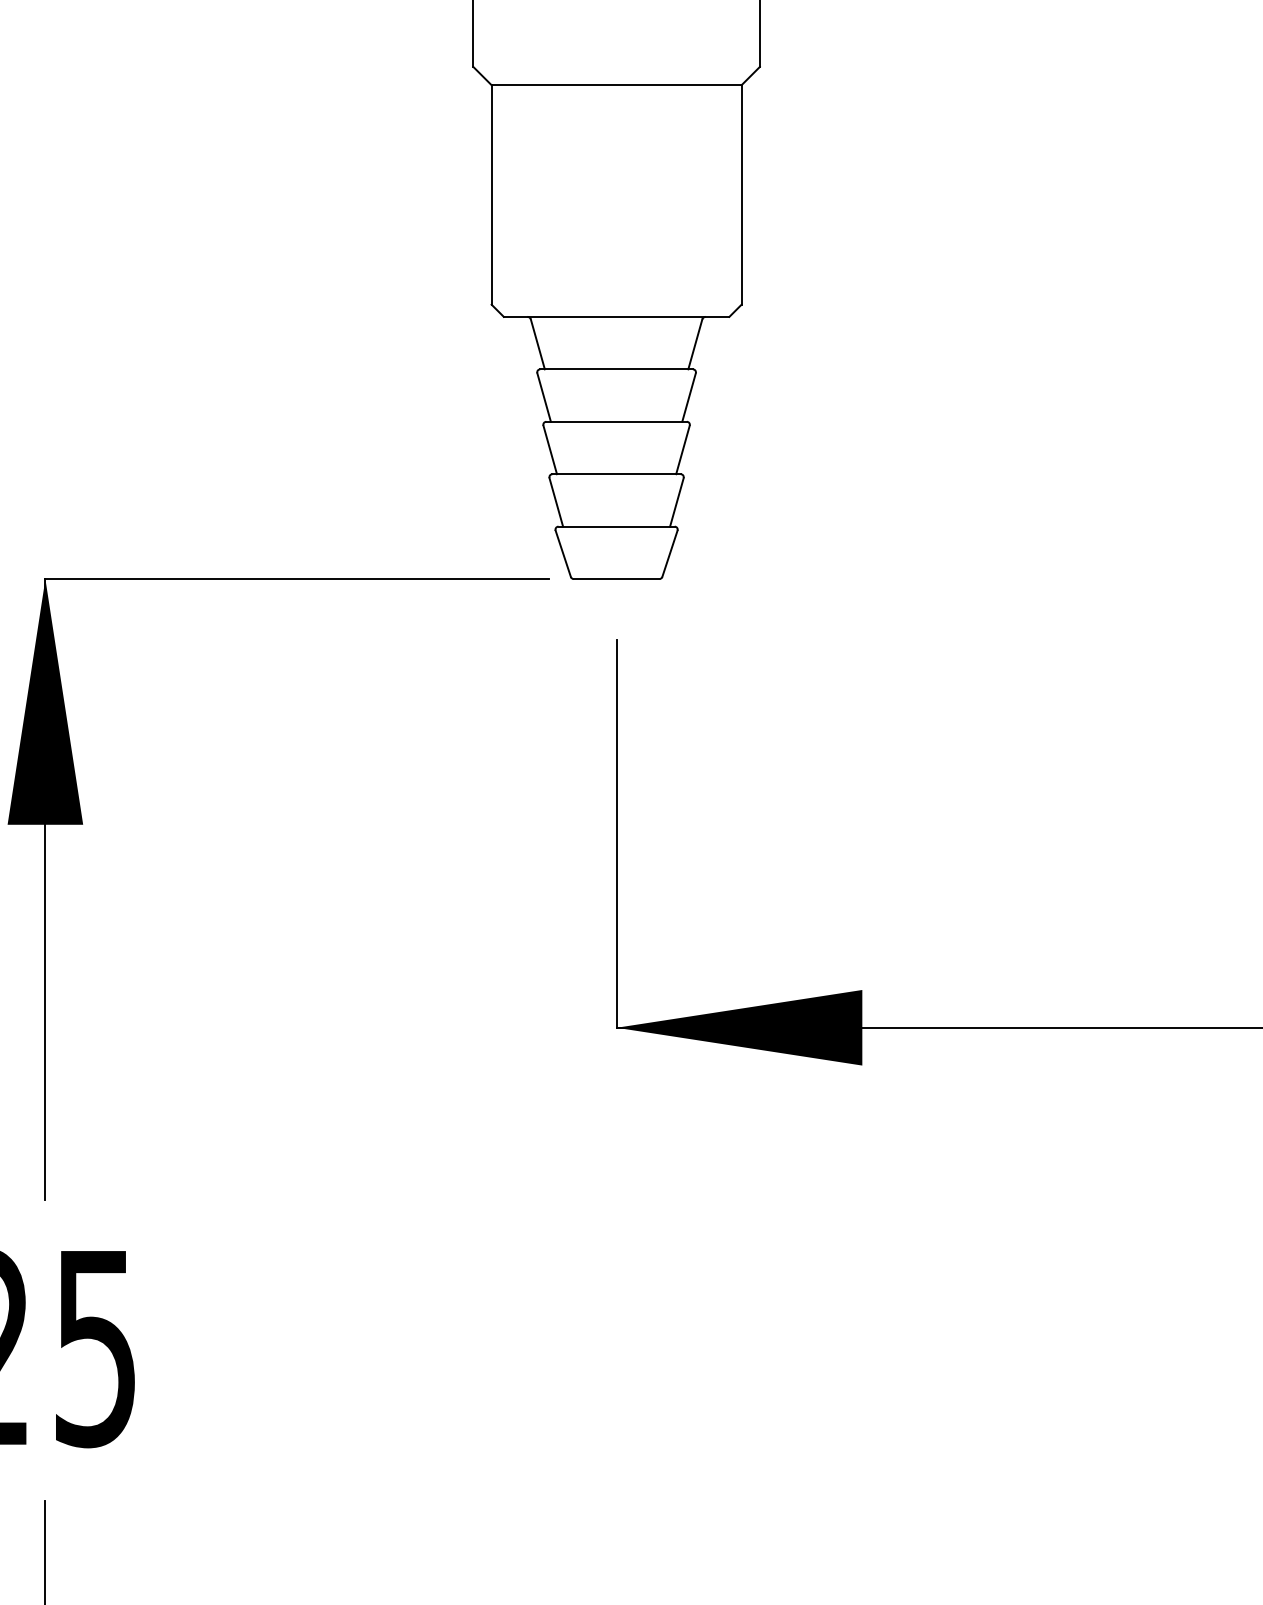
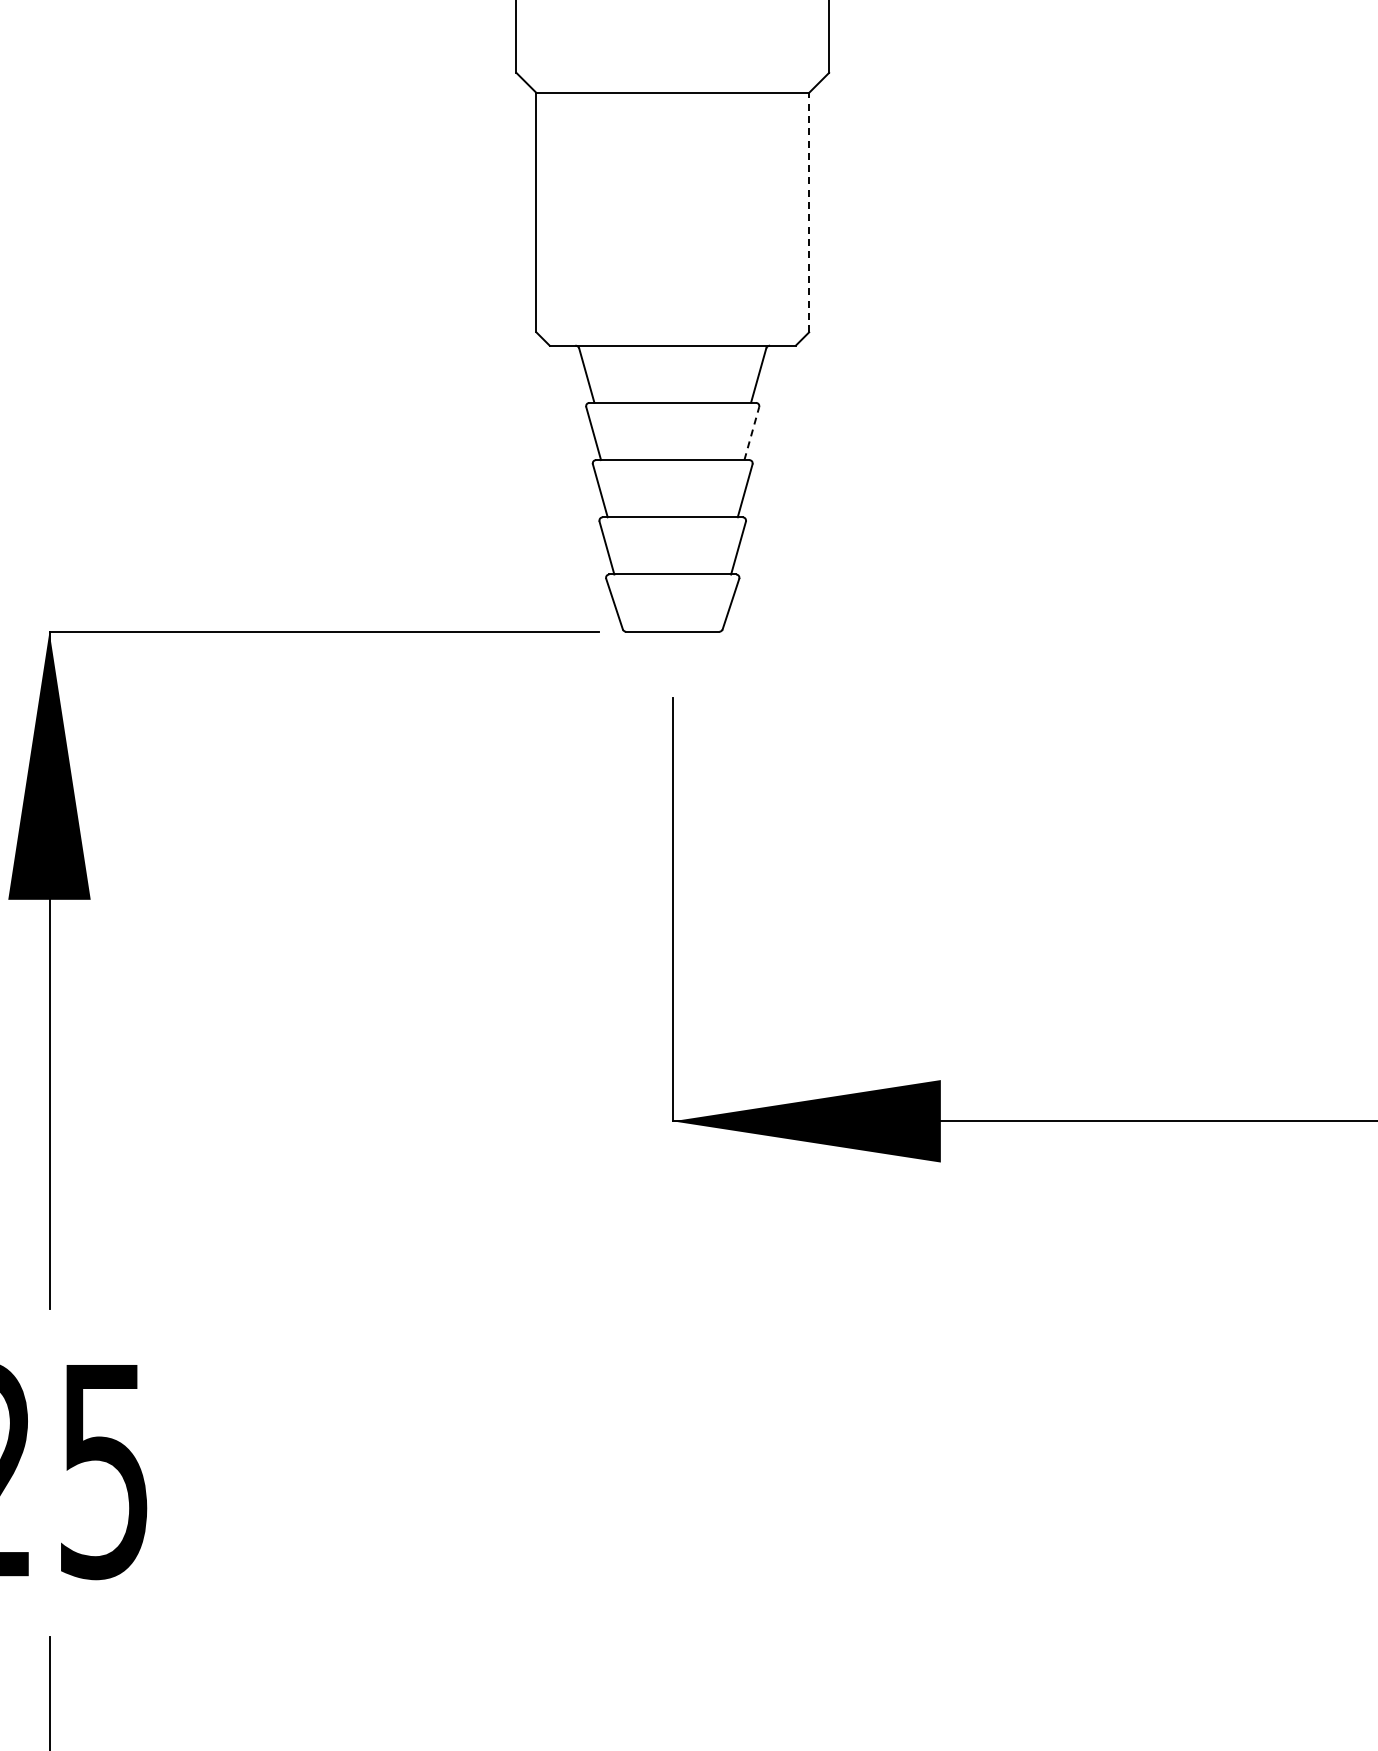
line: (741, 194) -> (809, 212), solid -> dashed
line: (688, 397) -> (751, 433), solid -> dashed

